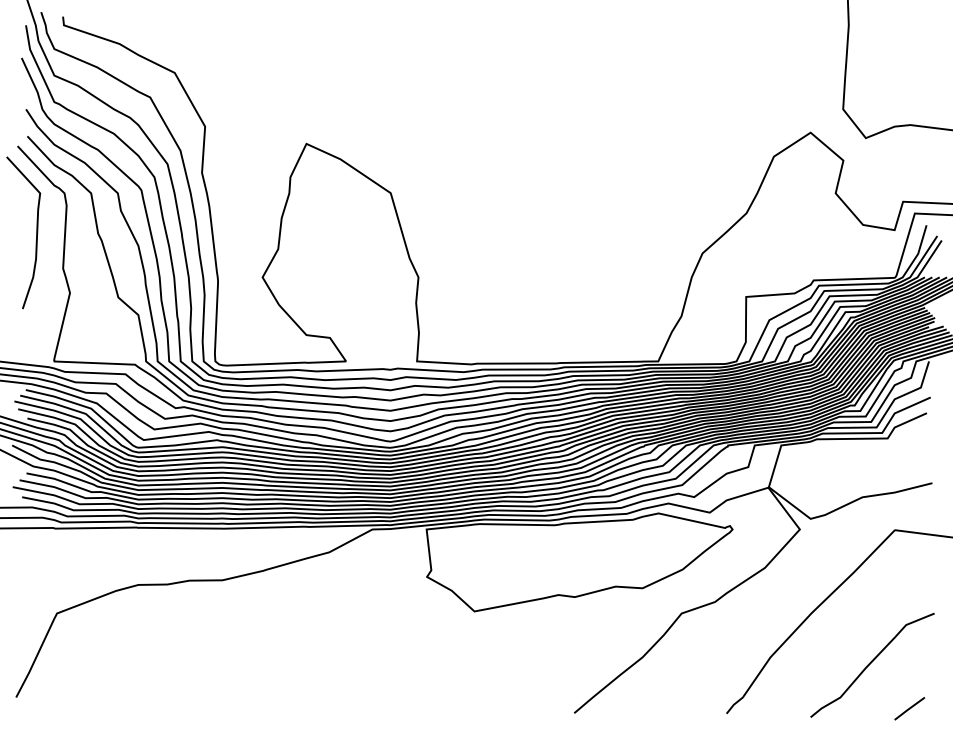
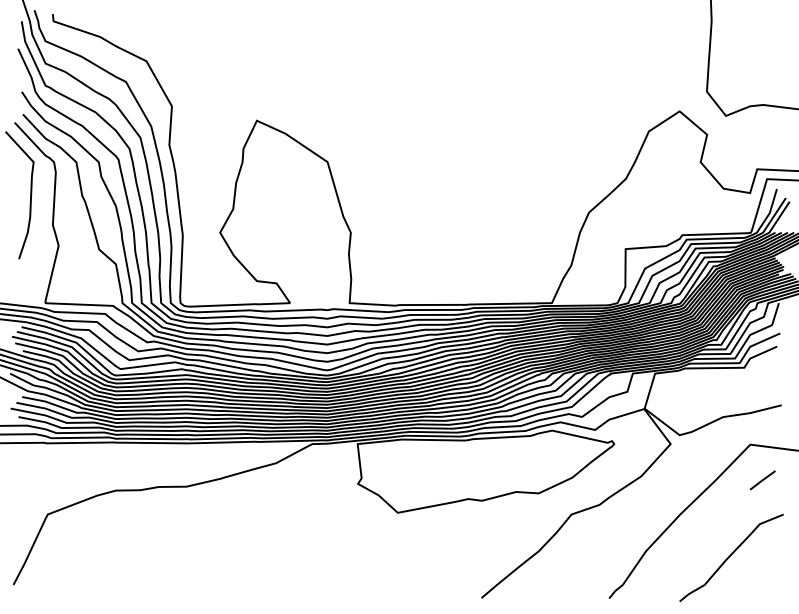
line: (909, 708) -> (762, 480), moved

